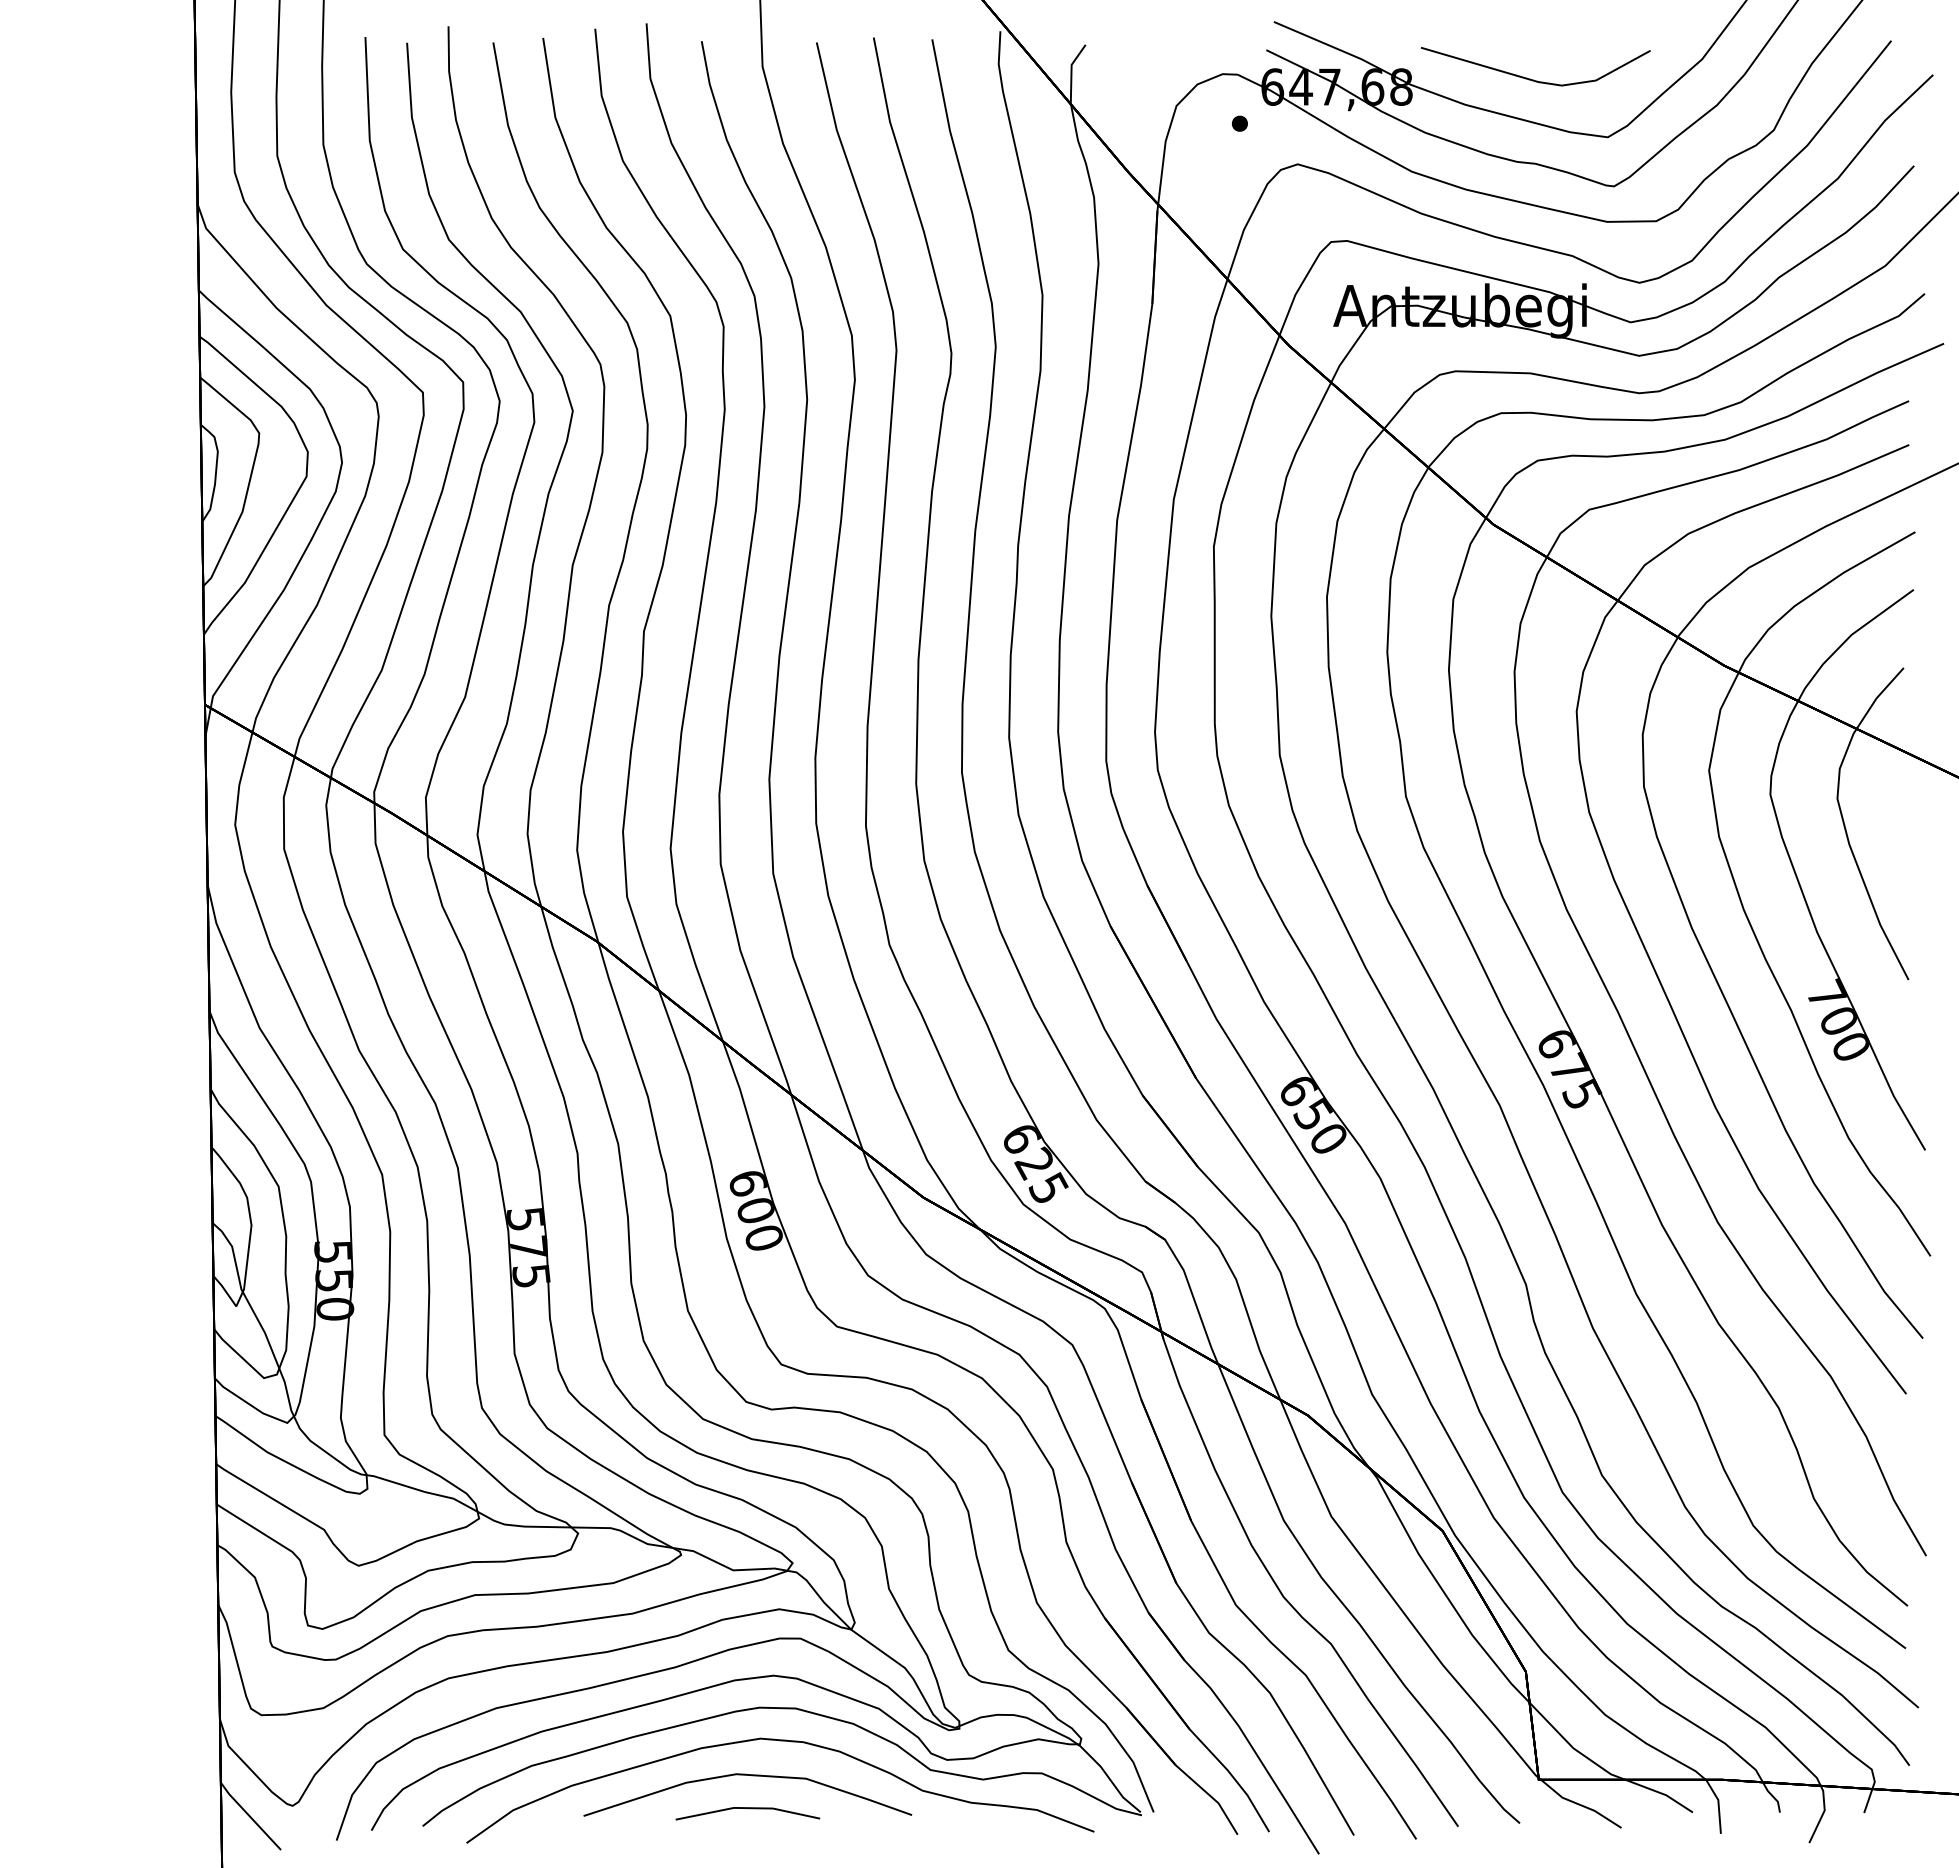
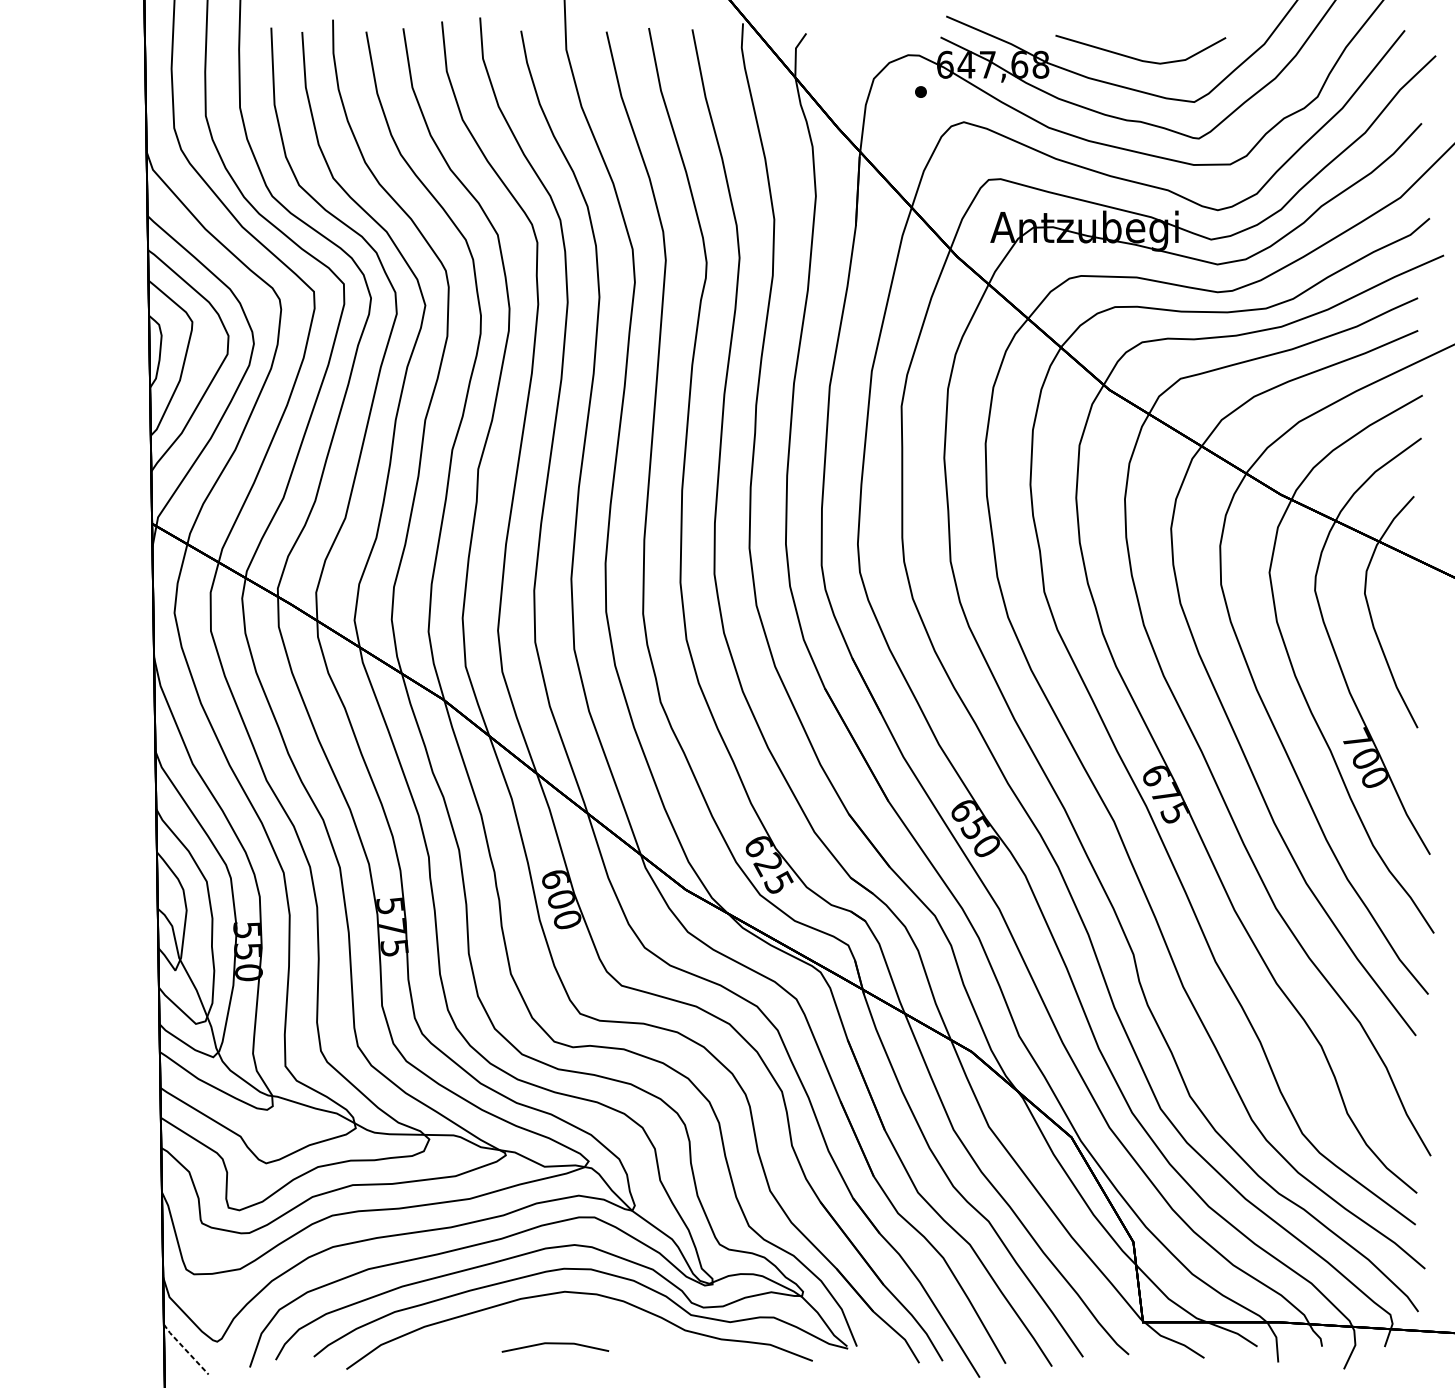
curve: (751, 1776) -> (558, 1319), removed
line: (250, 1816) -> (185, 1349), solid -> dashed

